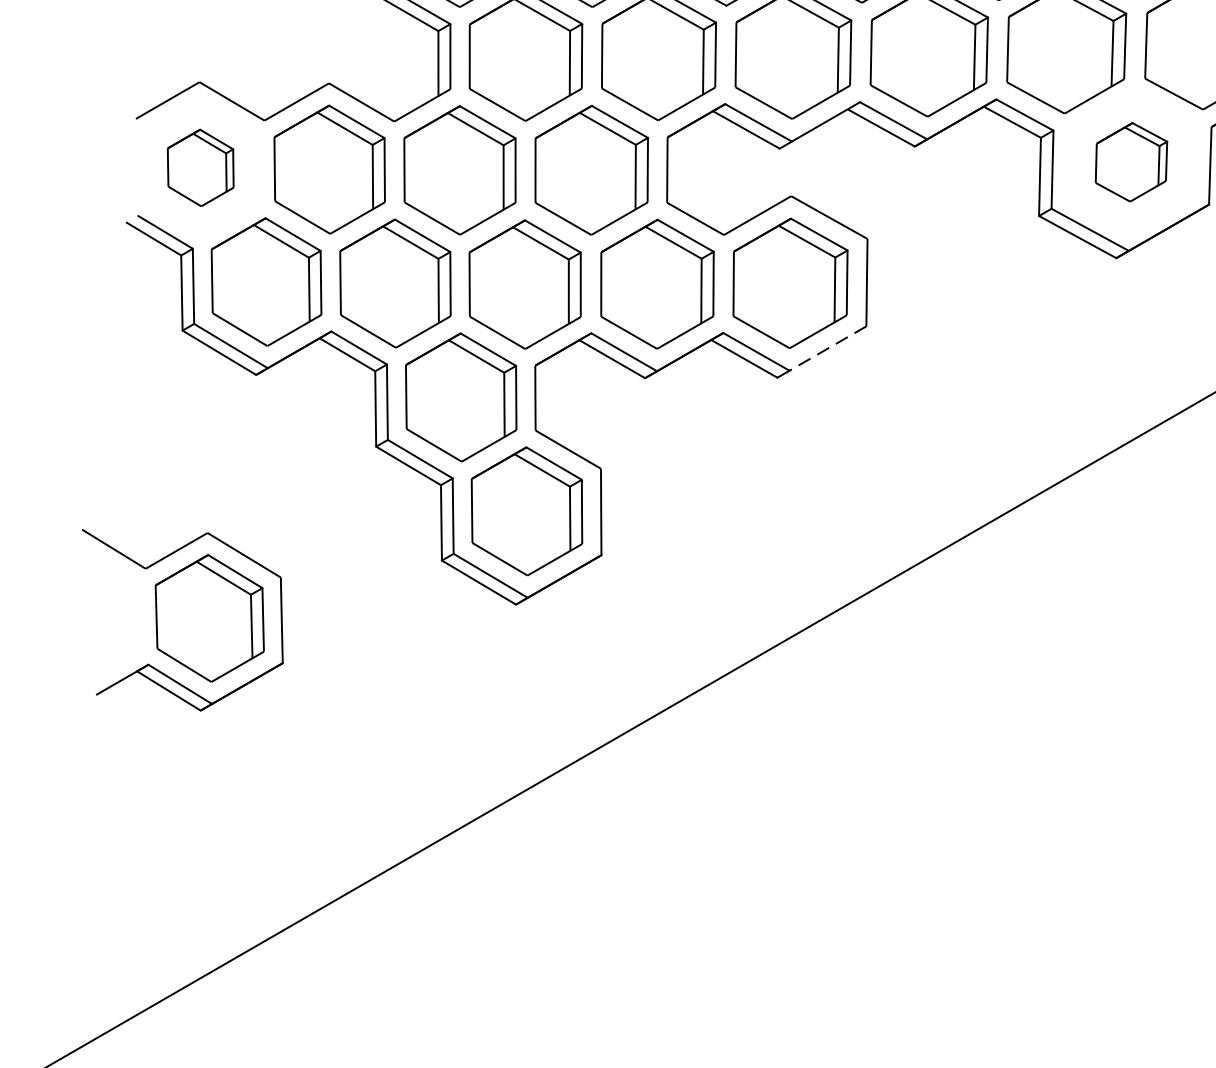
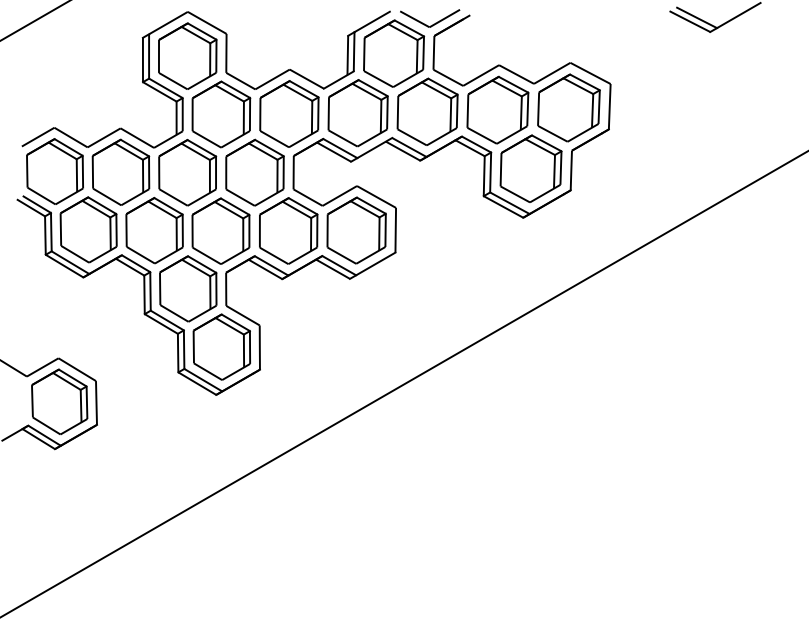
part: (1130, 161) -> (530, 168), size x1.67
part: (199, 167) -> (54, 171), size x1.67
line: (827, 347) -> (375, 263), dashed -> solid

